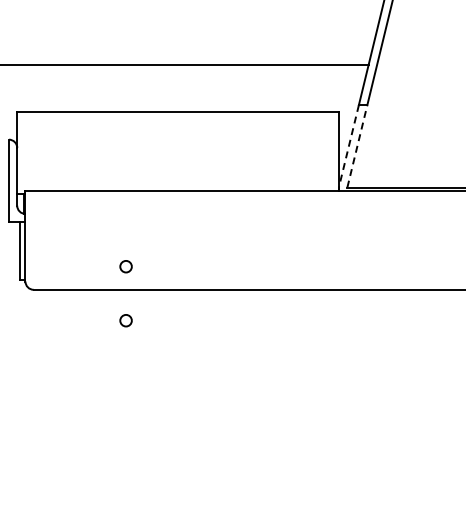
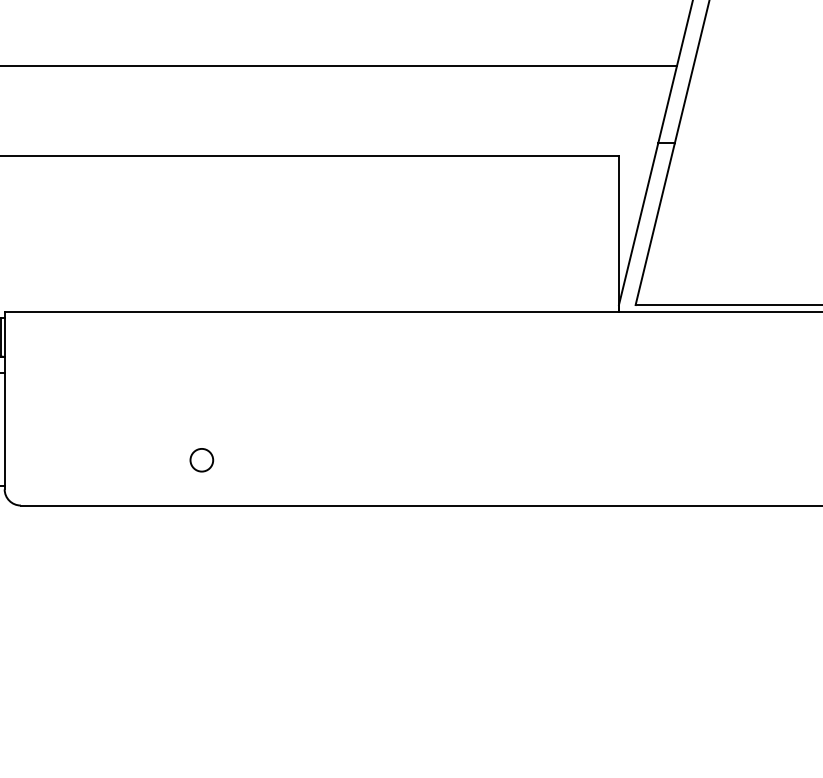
line: (357, 145) -> (655, 222), dashed -> solid
line: (348, 146) -> (637, 224), dashed -> solid
circle: (125, 320) -> (200, 565), removed

